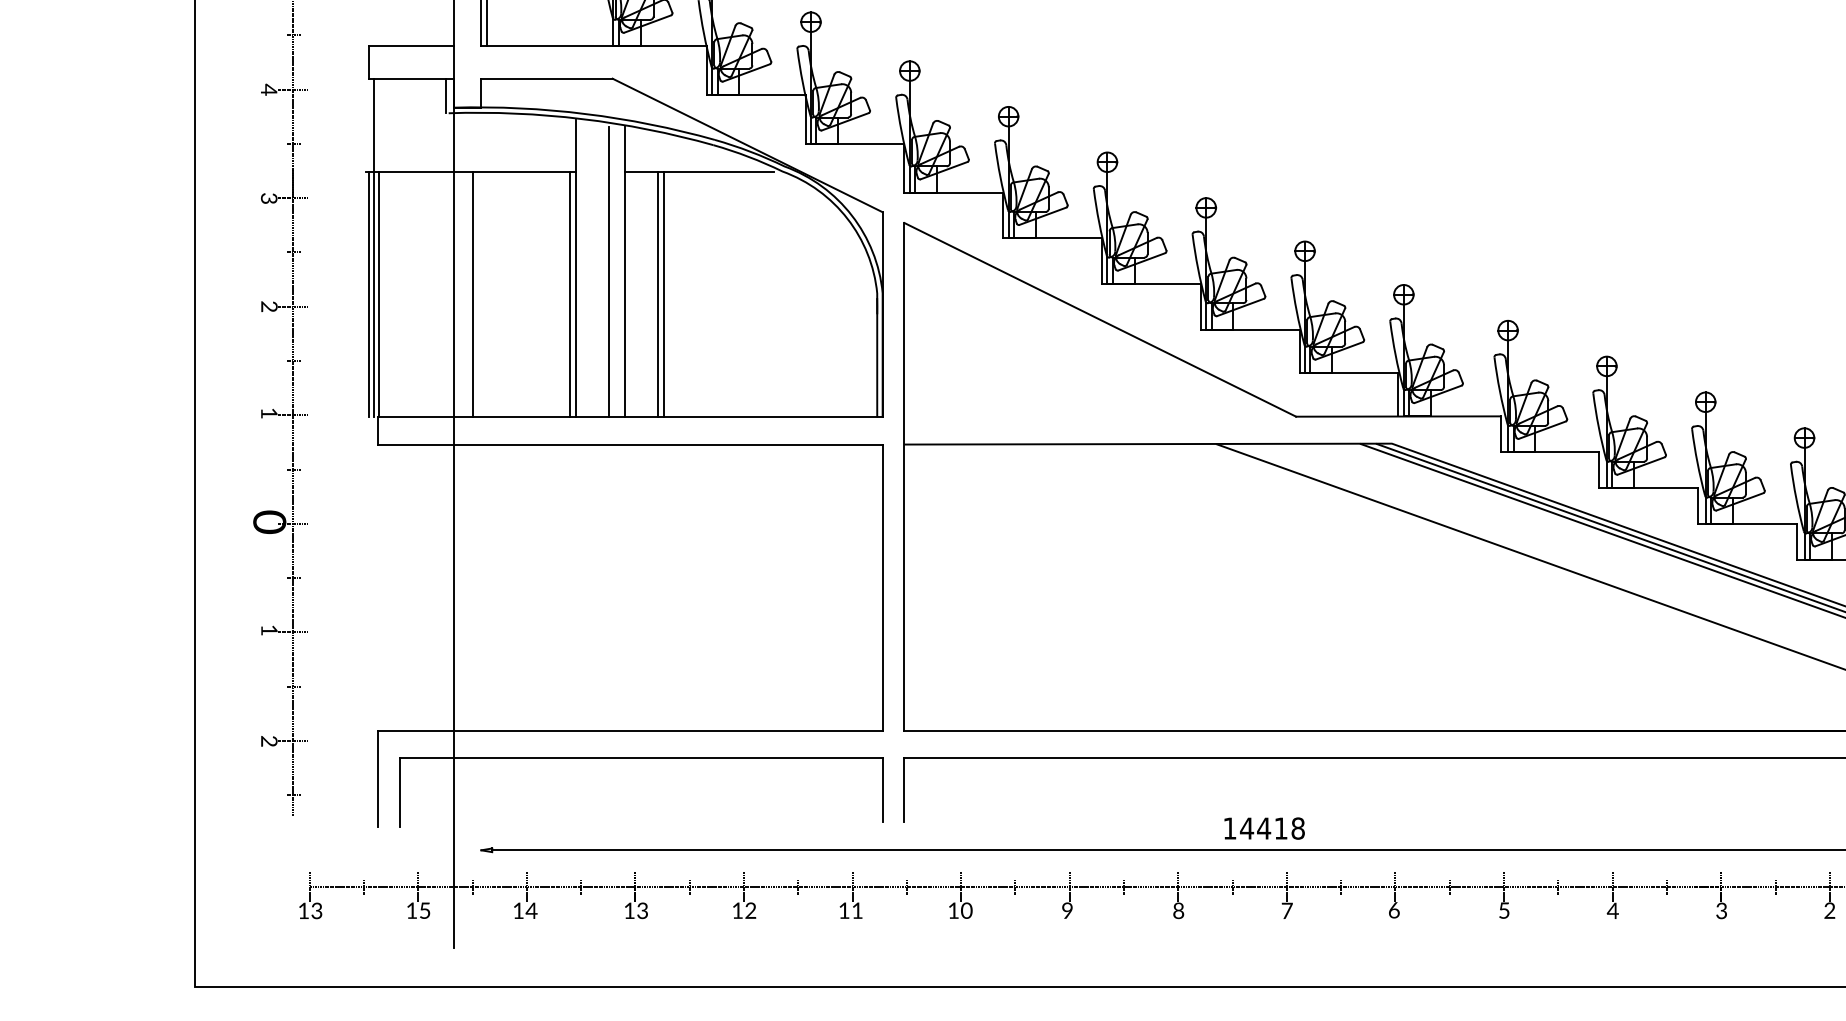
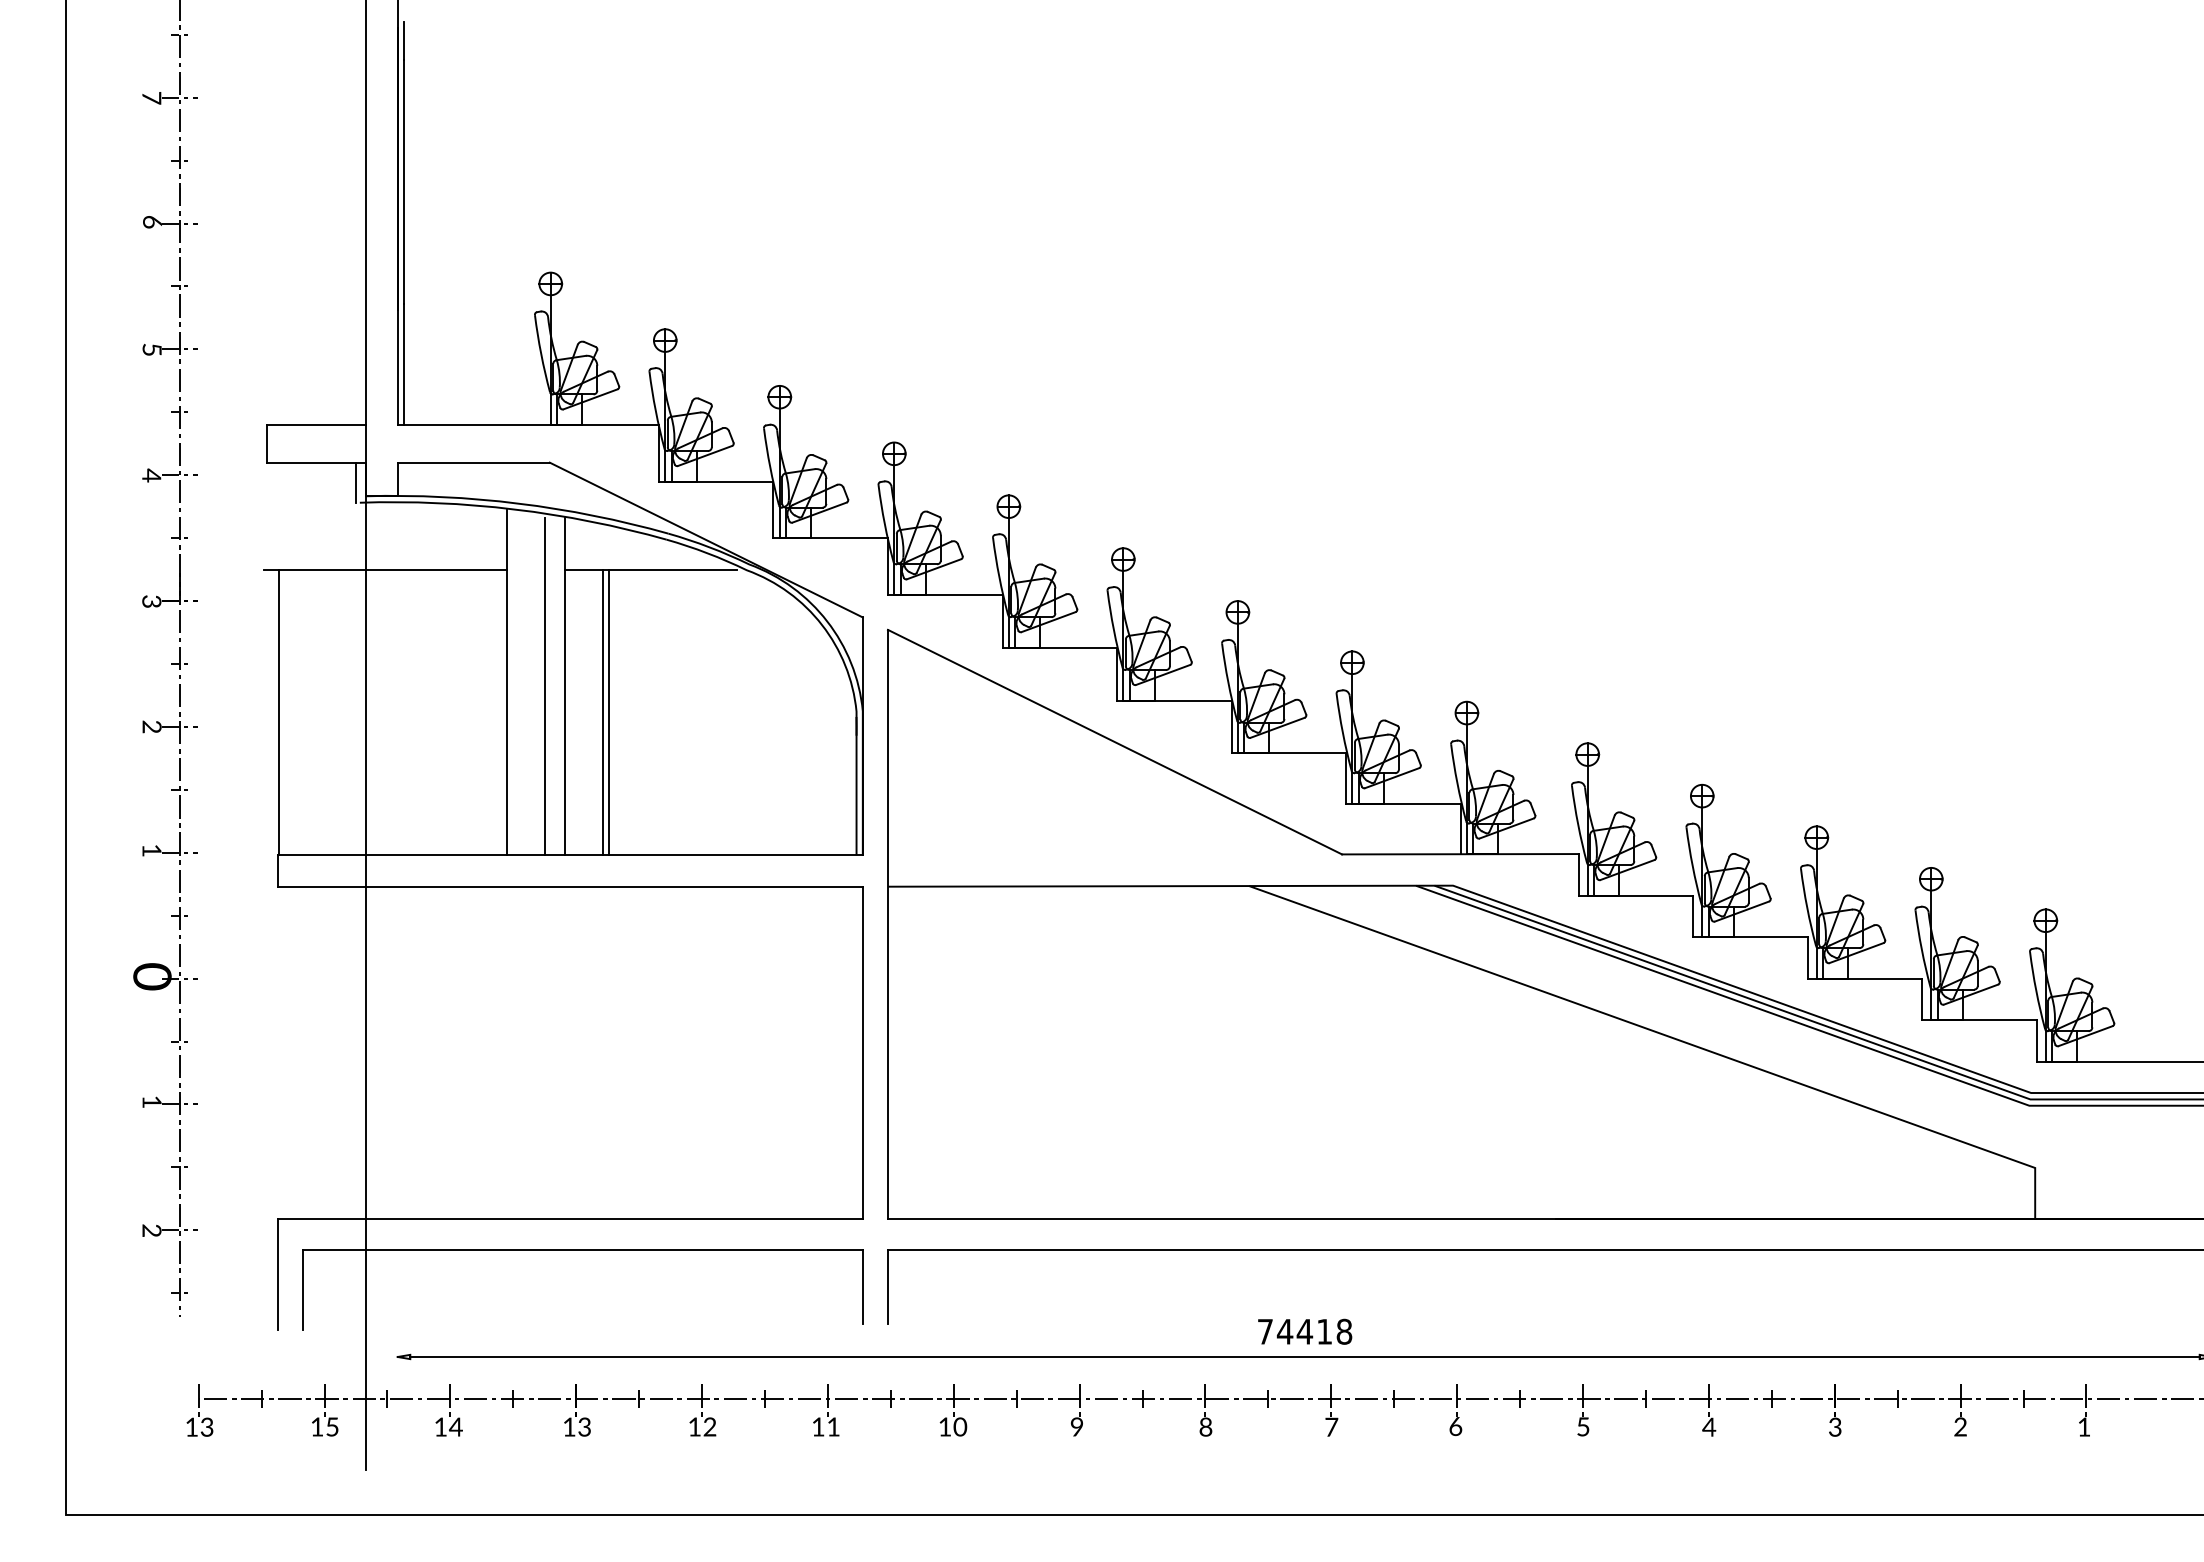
line: (374, 247) -> (273, 658), removed
line: (368, 294) -> (266, 712), removed
line: (472, 294) -> (387, 712), removed
line: (570, 294) -> (500, 712), removed
text: (1230, 828) -> (1265, 1331), 14418 -> 74418

